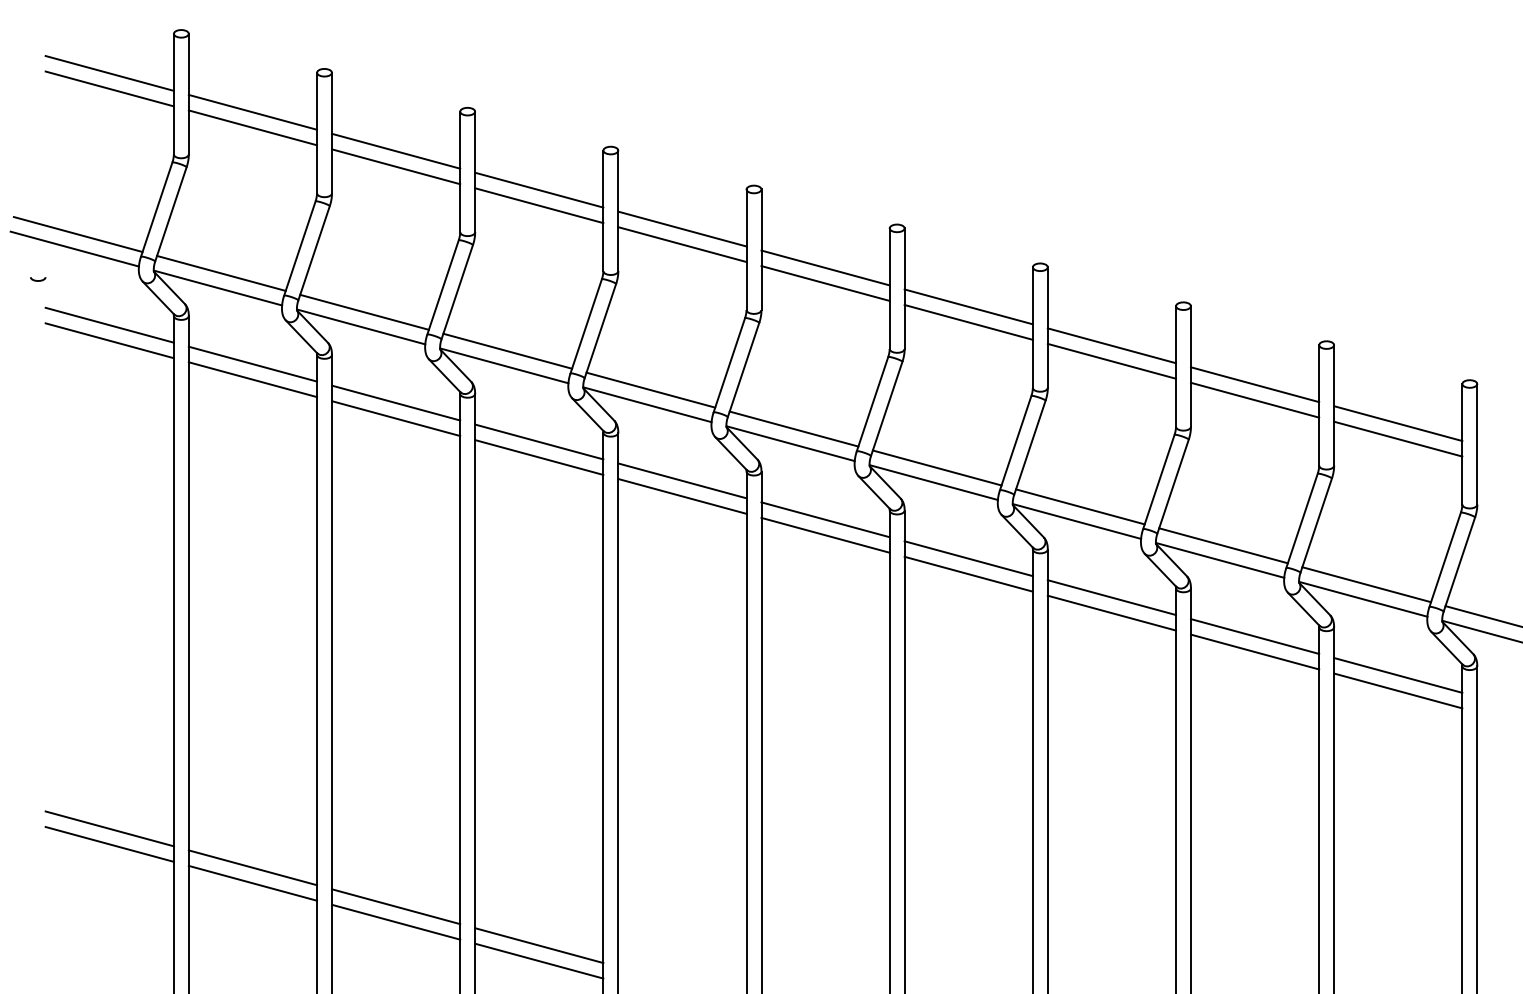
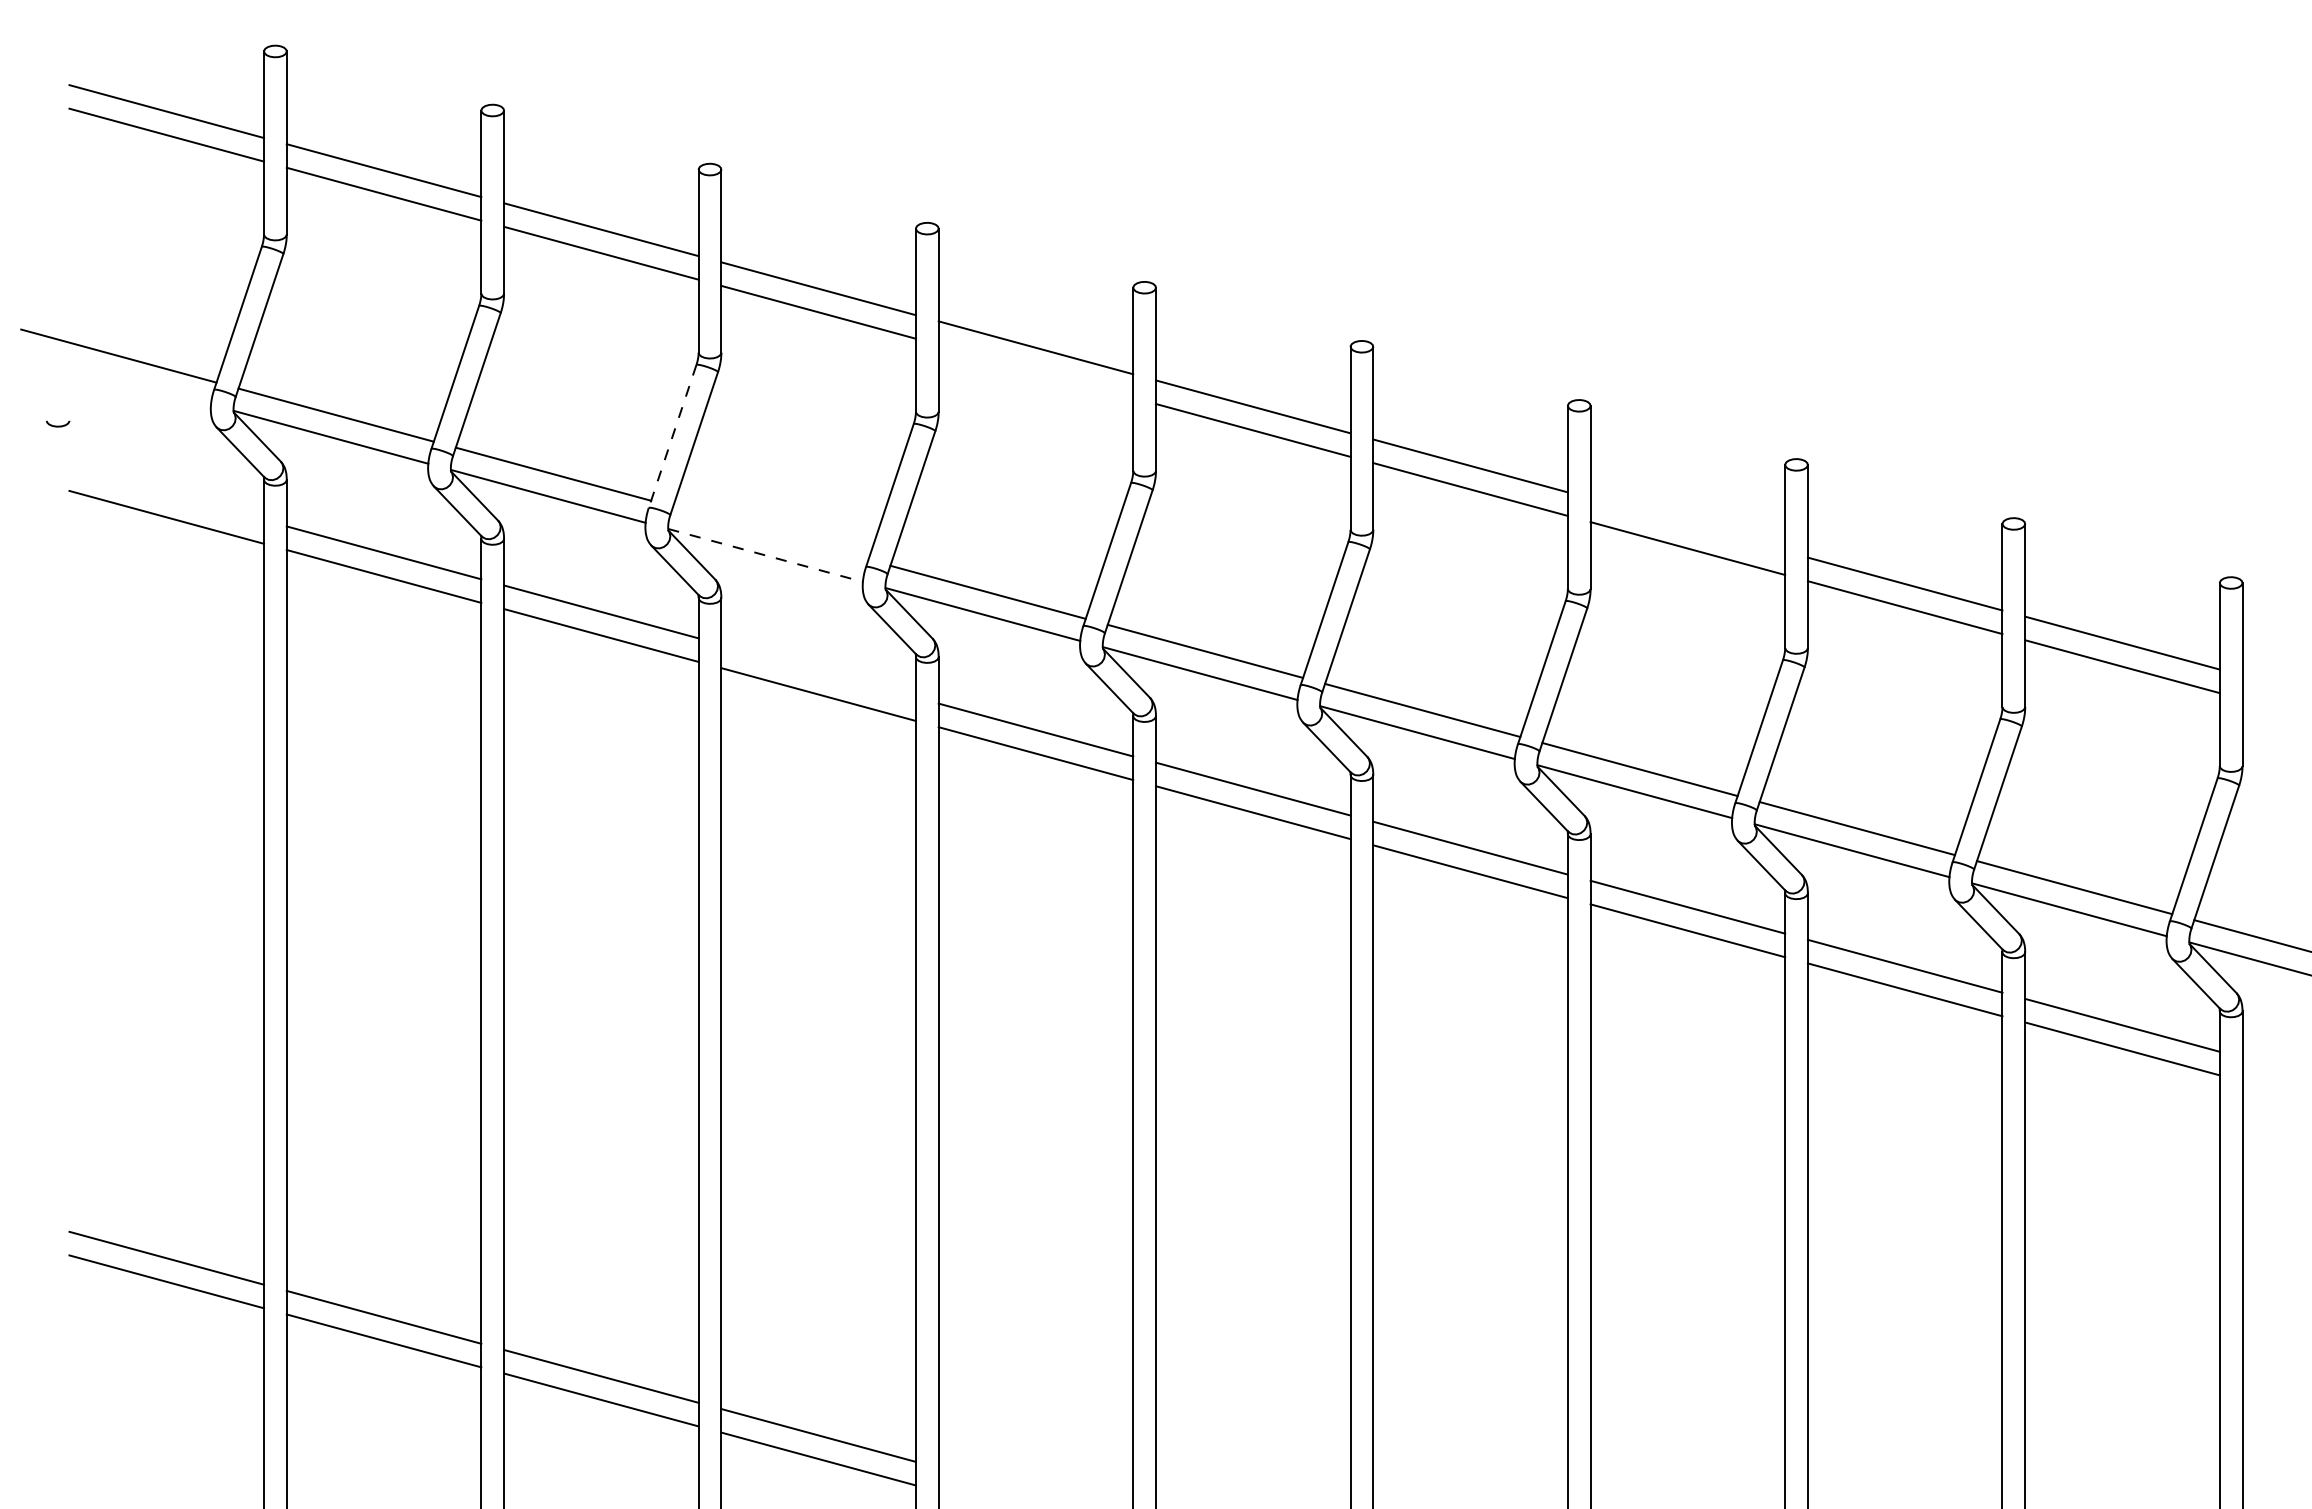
line: (682, 244) -> (1036, 371), removed
line: (74, 248) -> (113, 377), removed
line: (443, 287) -> (673, 436), solid -> dashed
line: (109, 324) -> (166, 492), removed
line: (1111, 345) -> (1687, 524), removed
line: (507, 350) -> (770, 532), removed
line: (504, 365) -> (765, 554), solid -> dashed
line: (539, 441) -> (819, 670), removed

